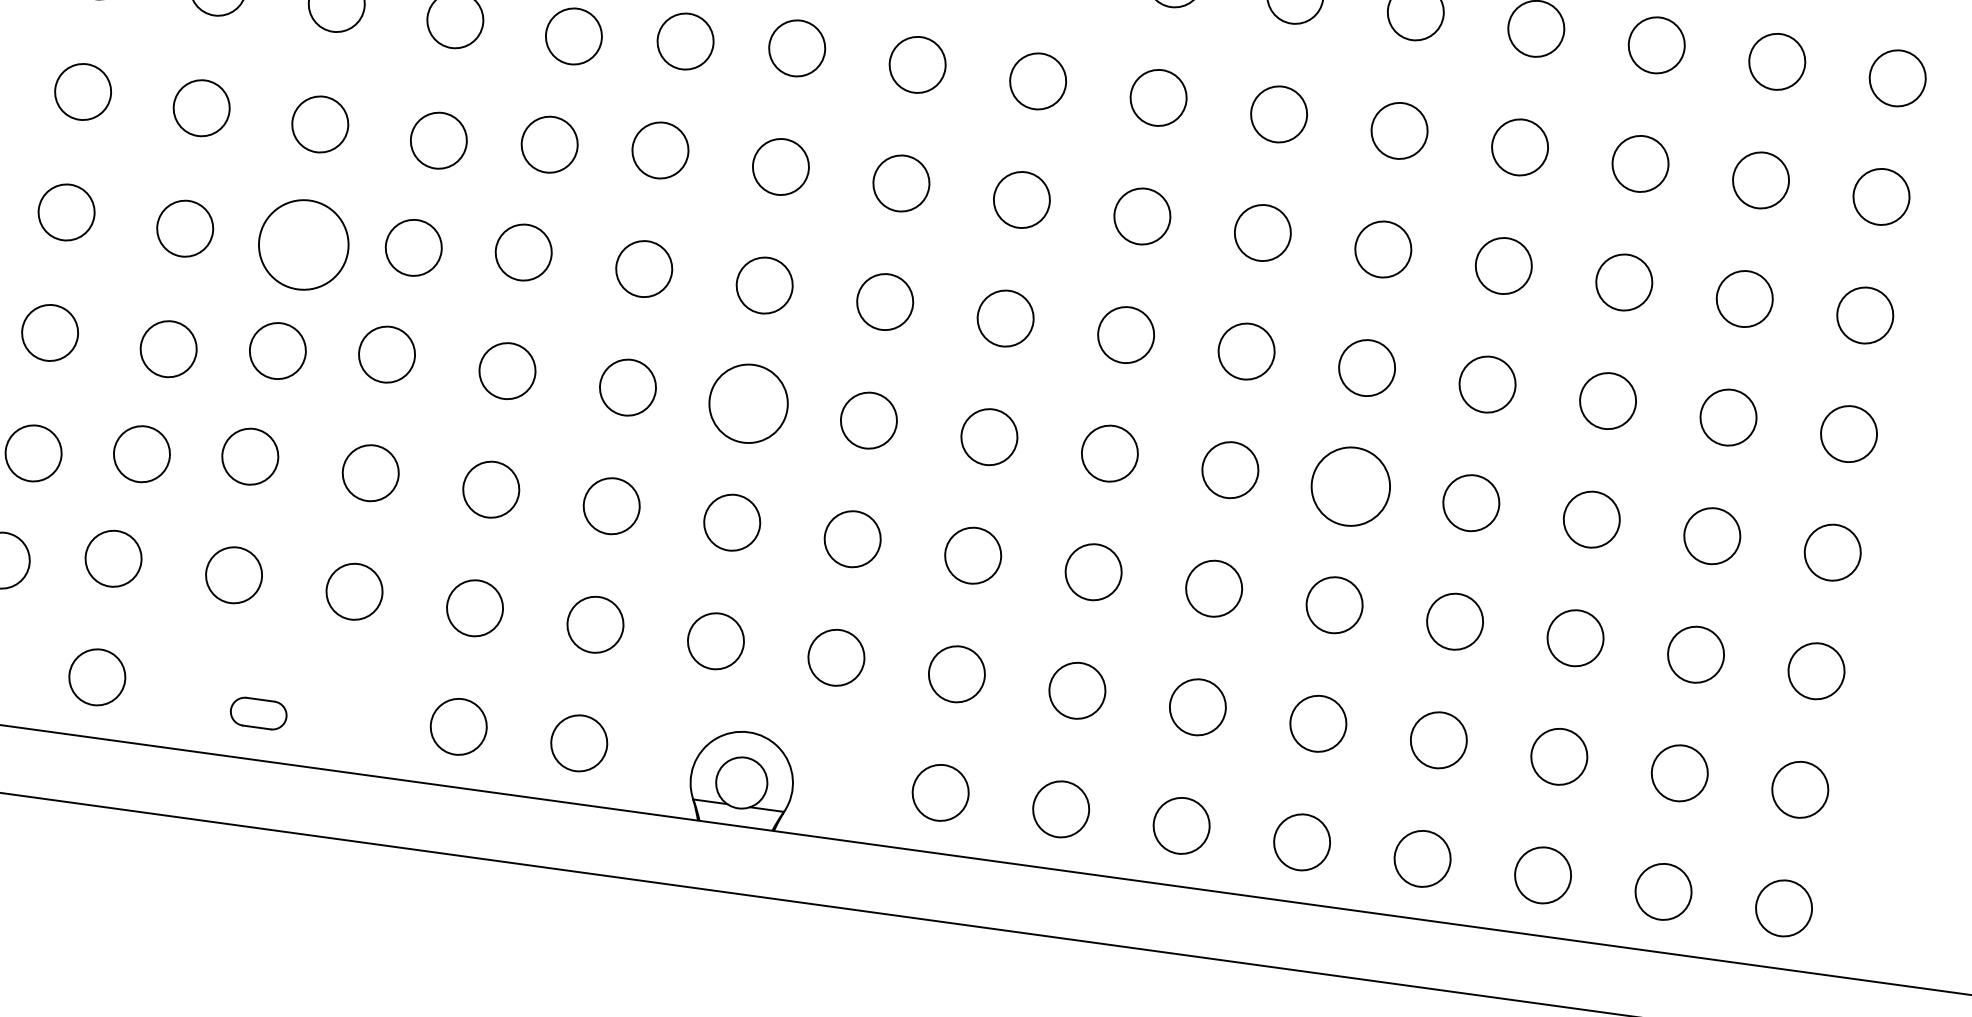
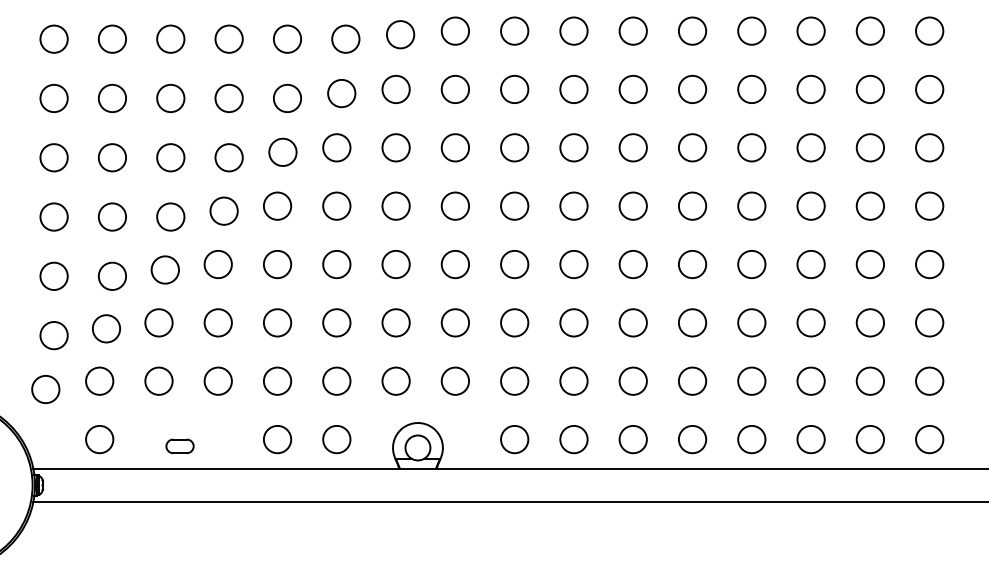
circle: (303, 243) -> (170, 216), size x0.62
circle: (747, 403) -> (395, 264), size x0.71
circle: (1350, 486) -> (692, 264), size x0.71

